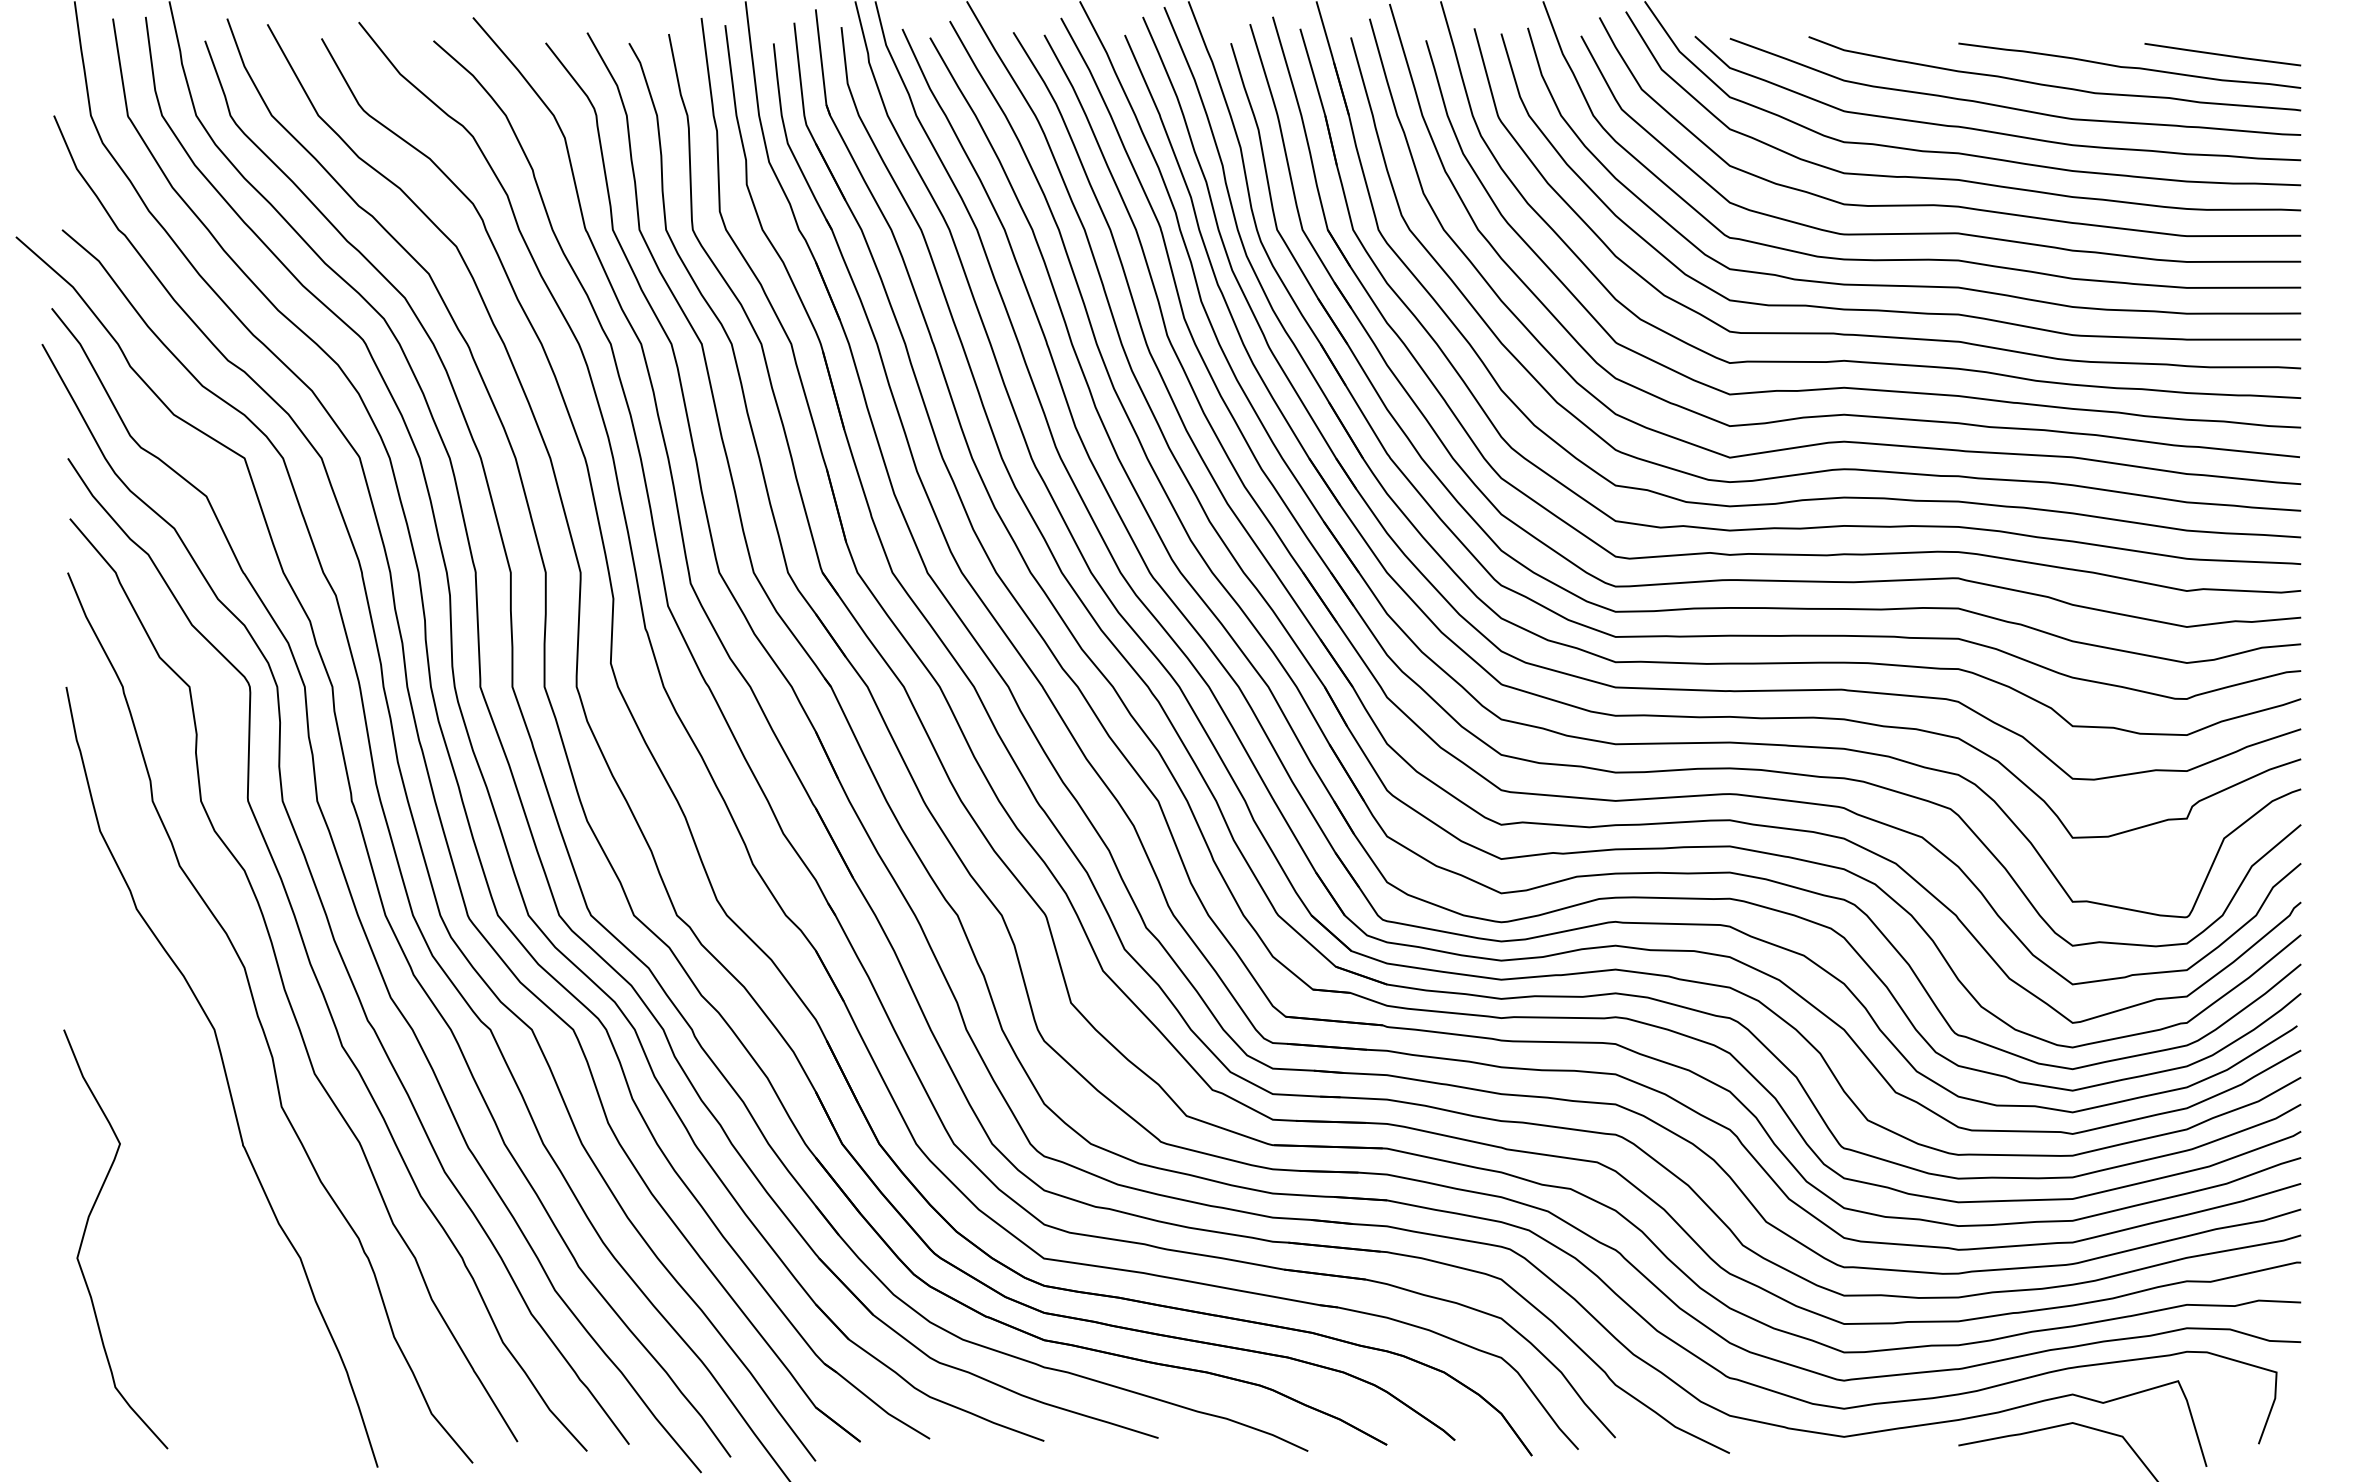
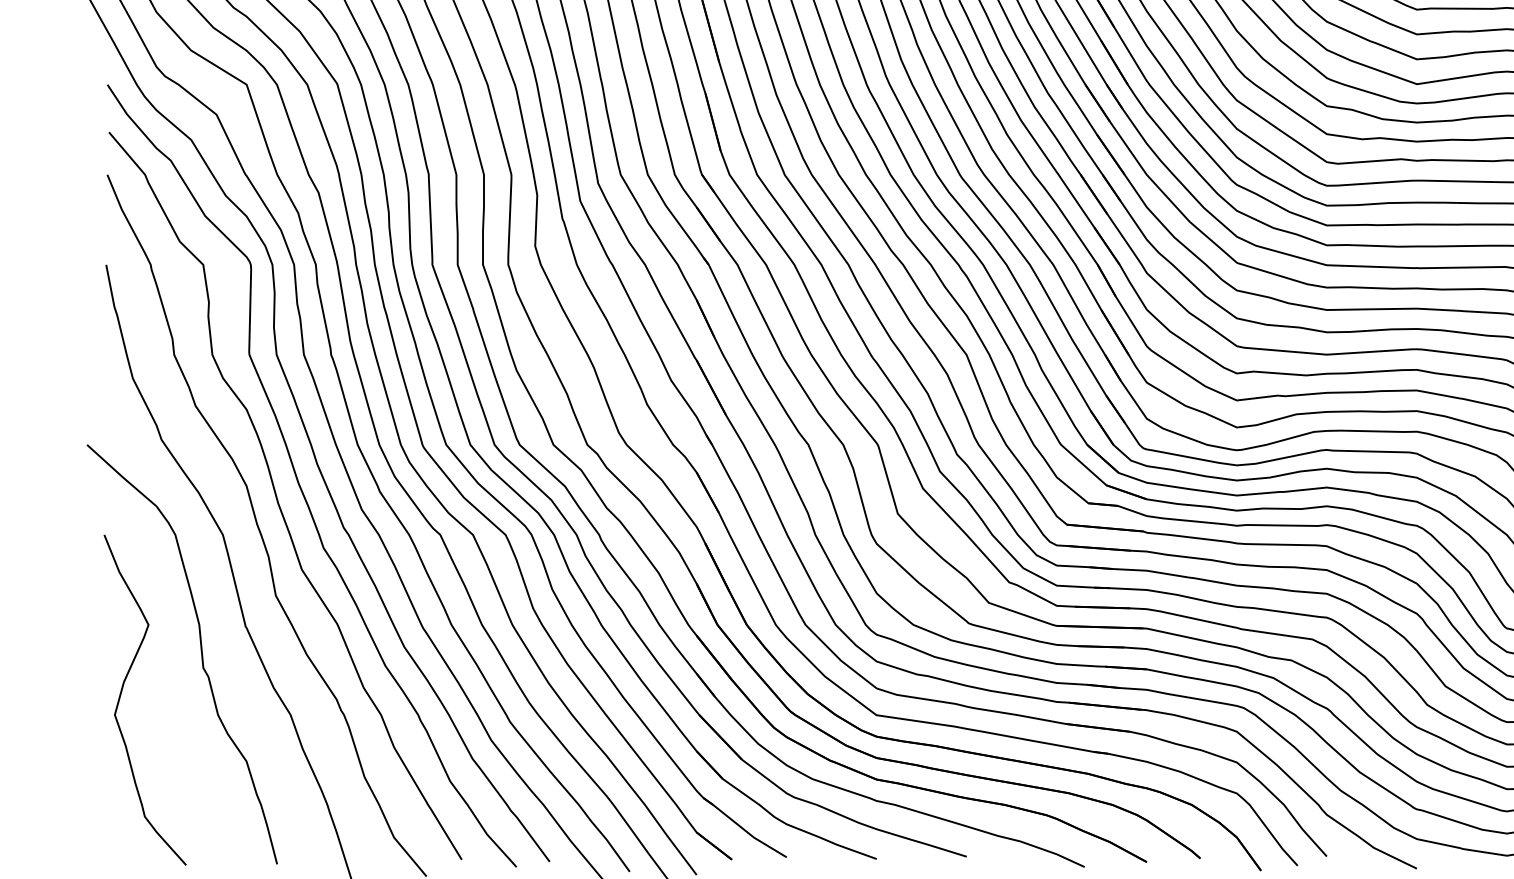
curve: (186, 1178) -> (200, 652), added

